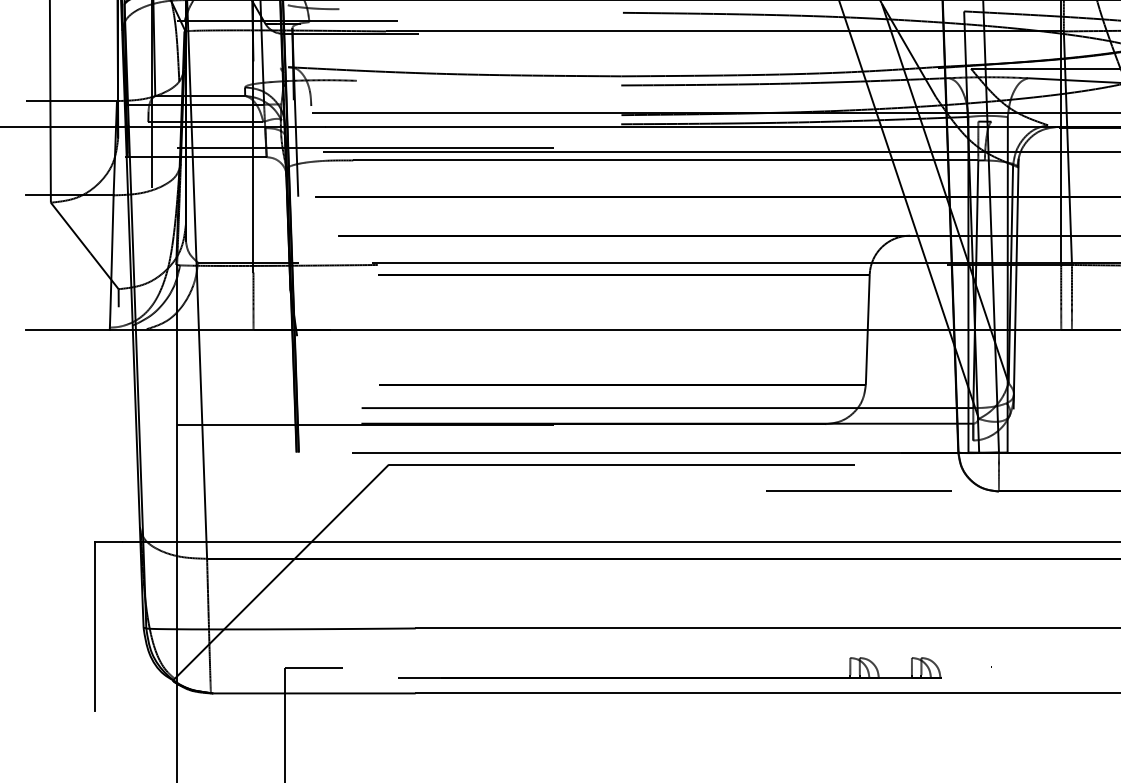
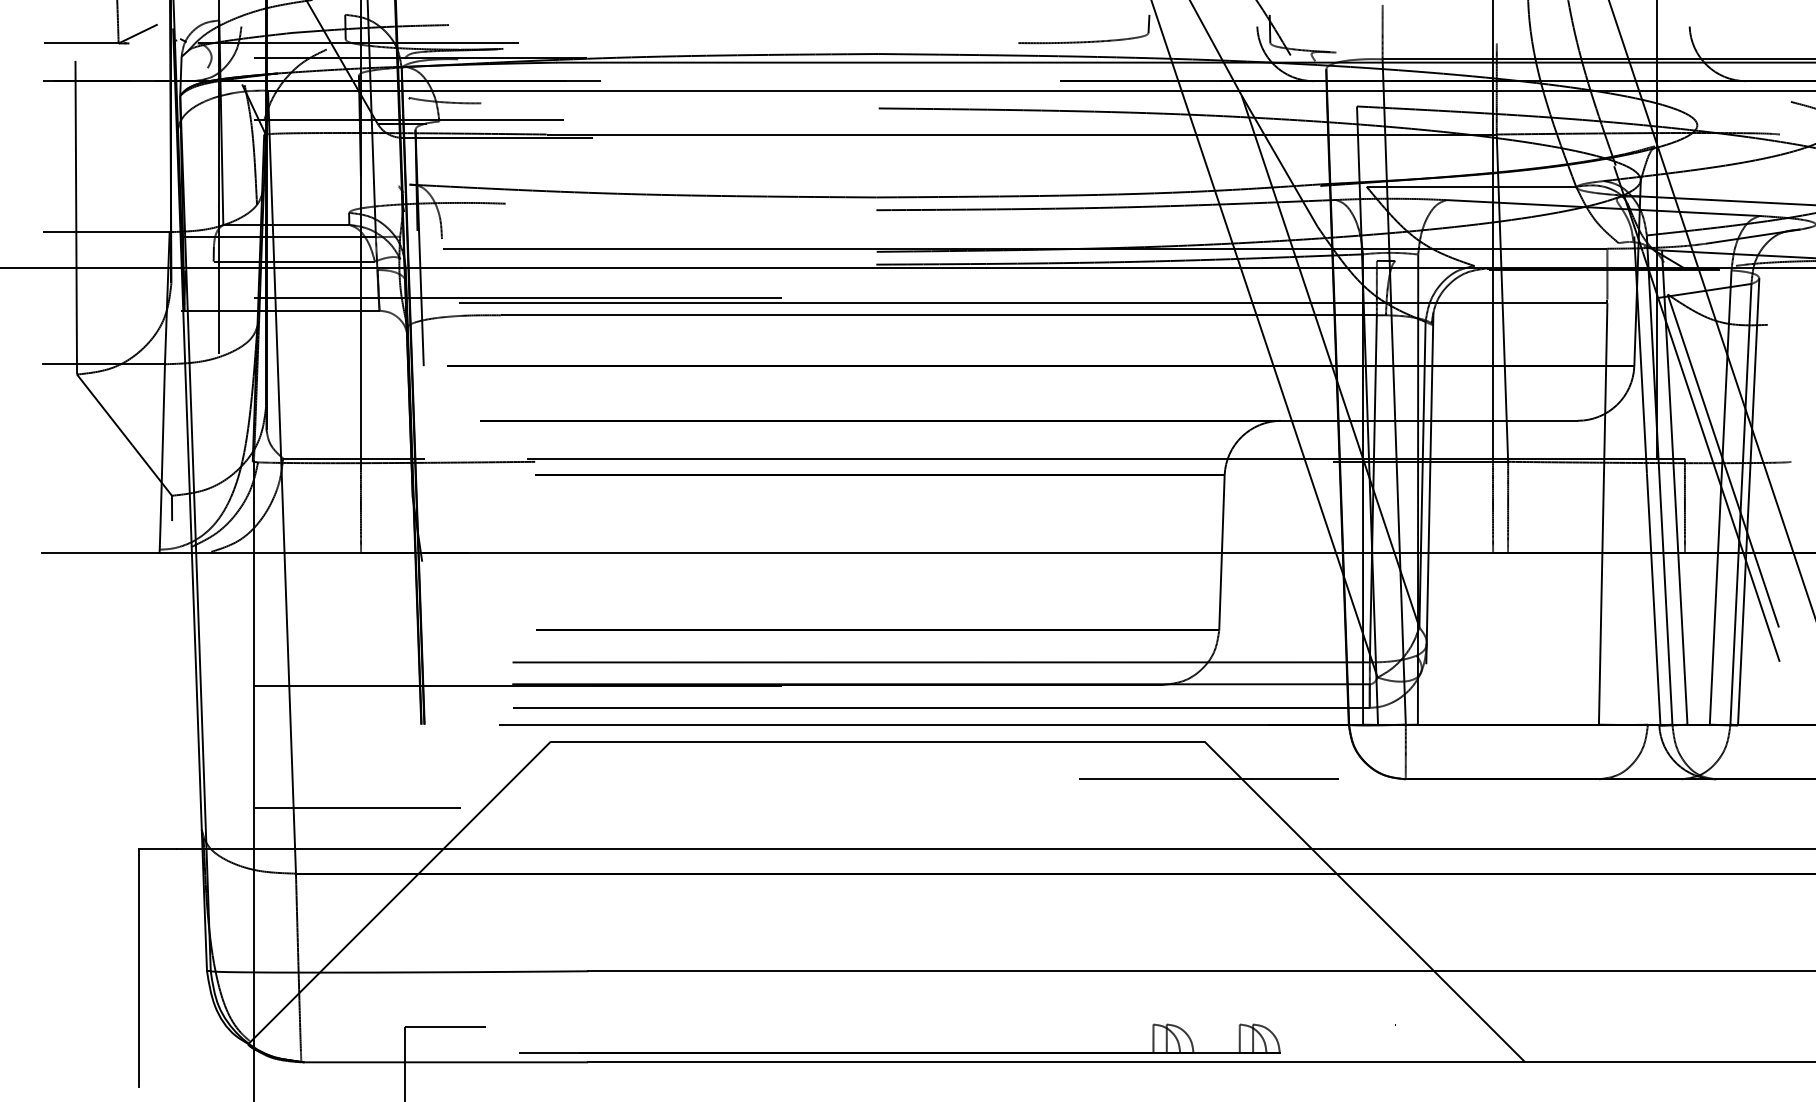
line: (666, 440) -> (940, 707), added
line: (250, 511) -> (356, 807), added
line: (969, 578) -> (1364, 901), added
part: (669, 677) -> (899, 1052), moved

